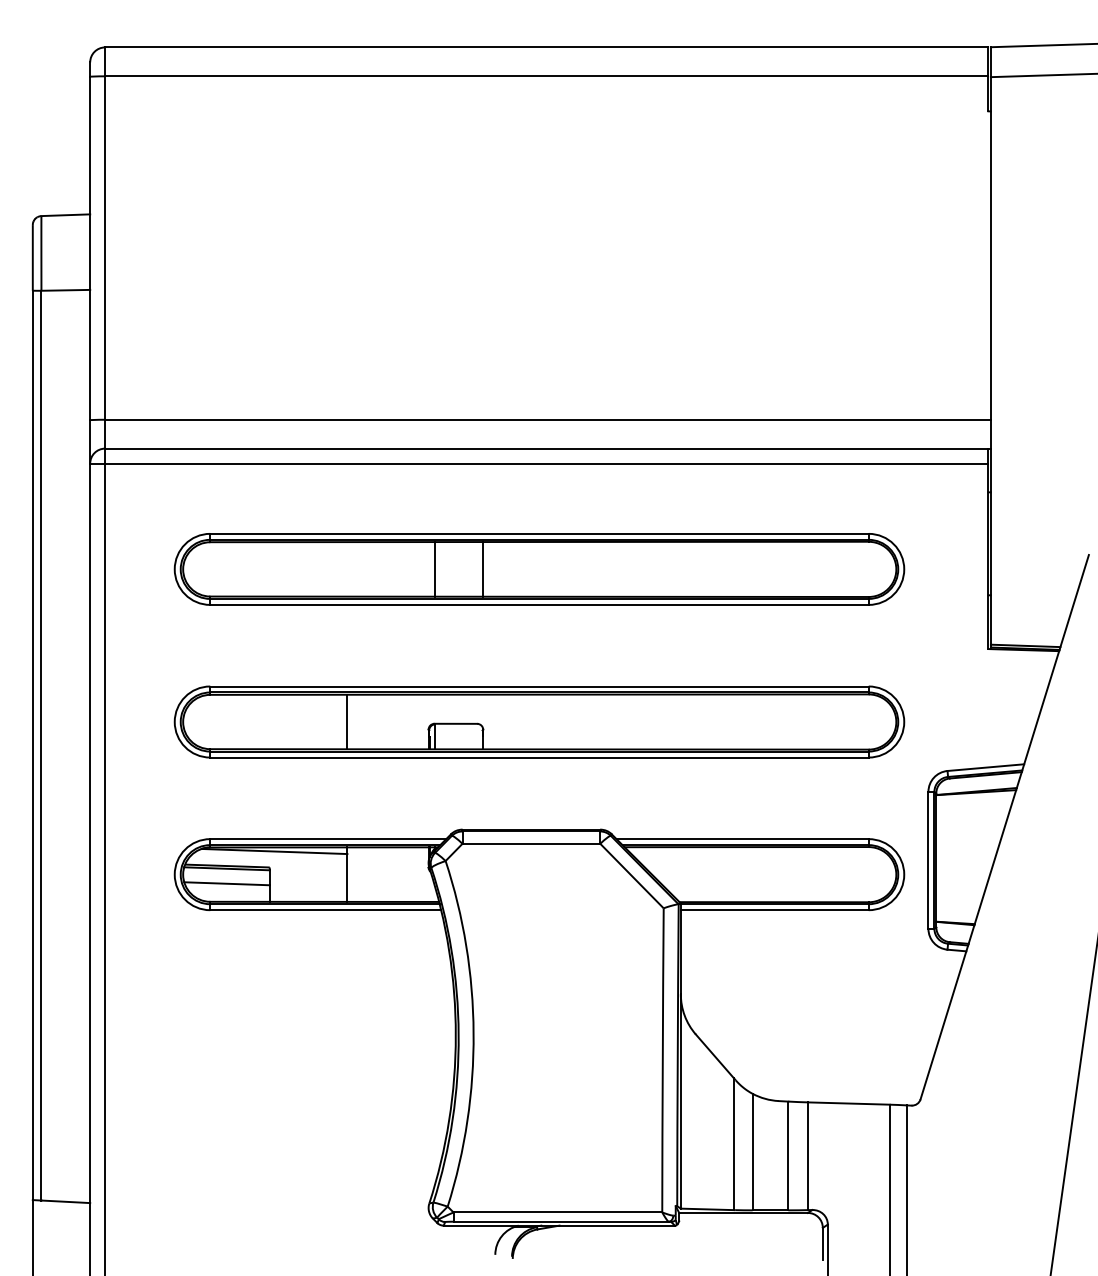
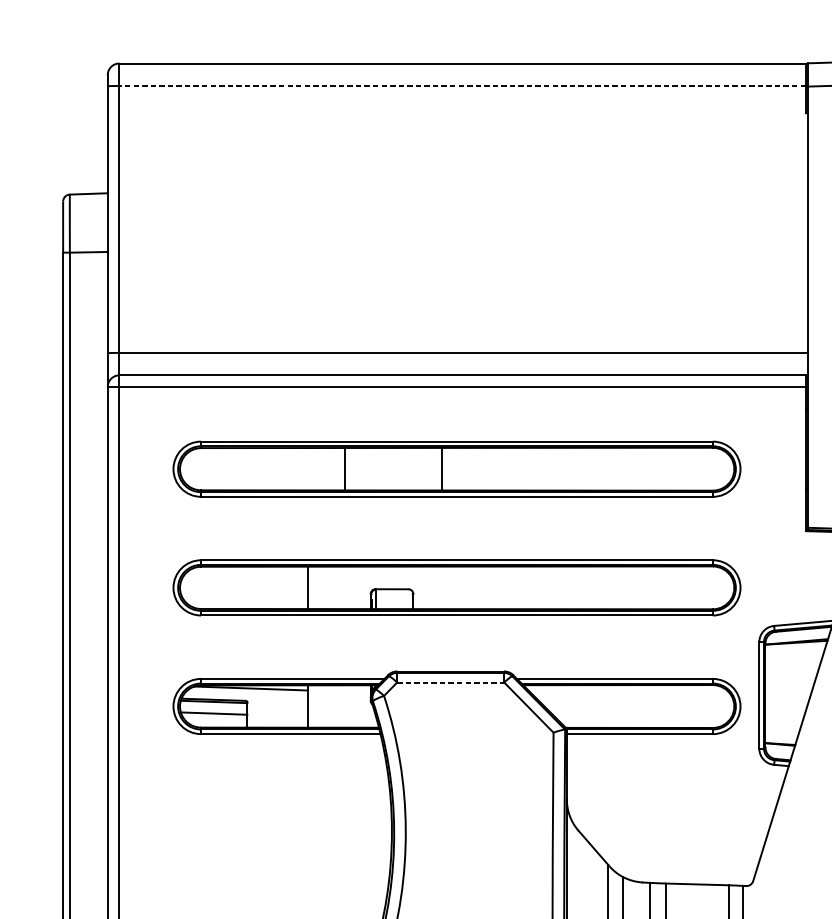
line: (546, 76) -> (462, 86), solid -> dashed
line: (434, 569) -> (345, 469), moved
line: (483, 569) -> (442, 469), moved
line: (531, 843) -> (450, 682), solid -> dashed

